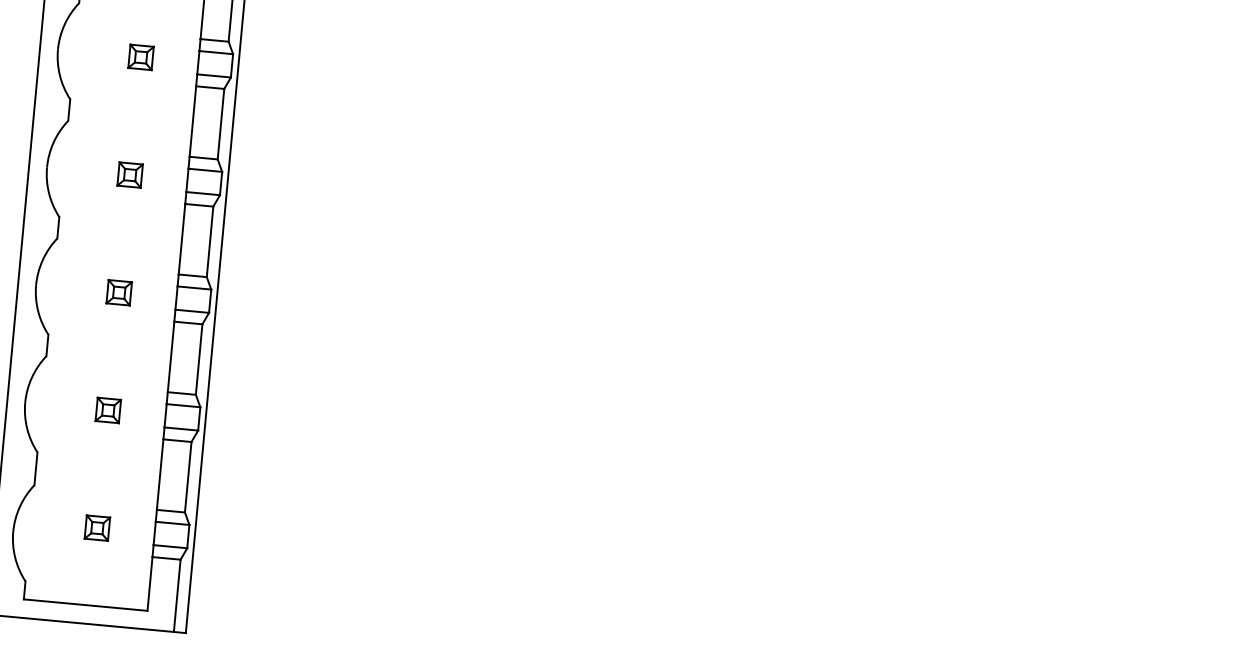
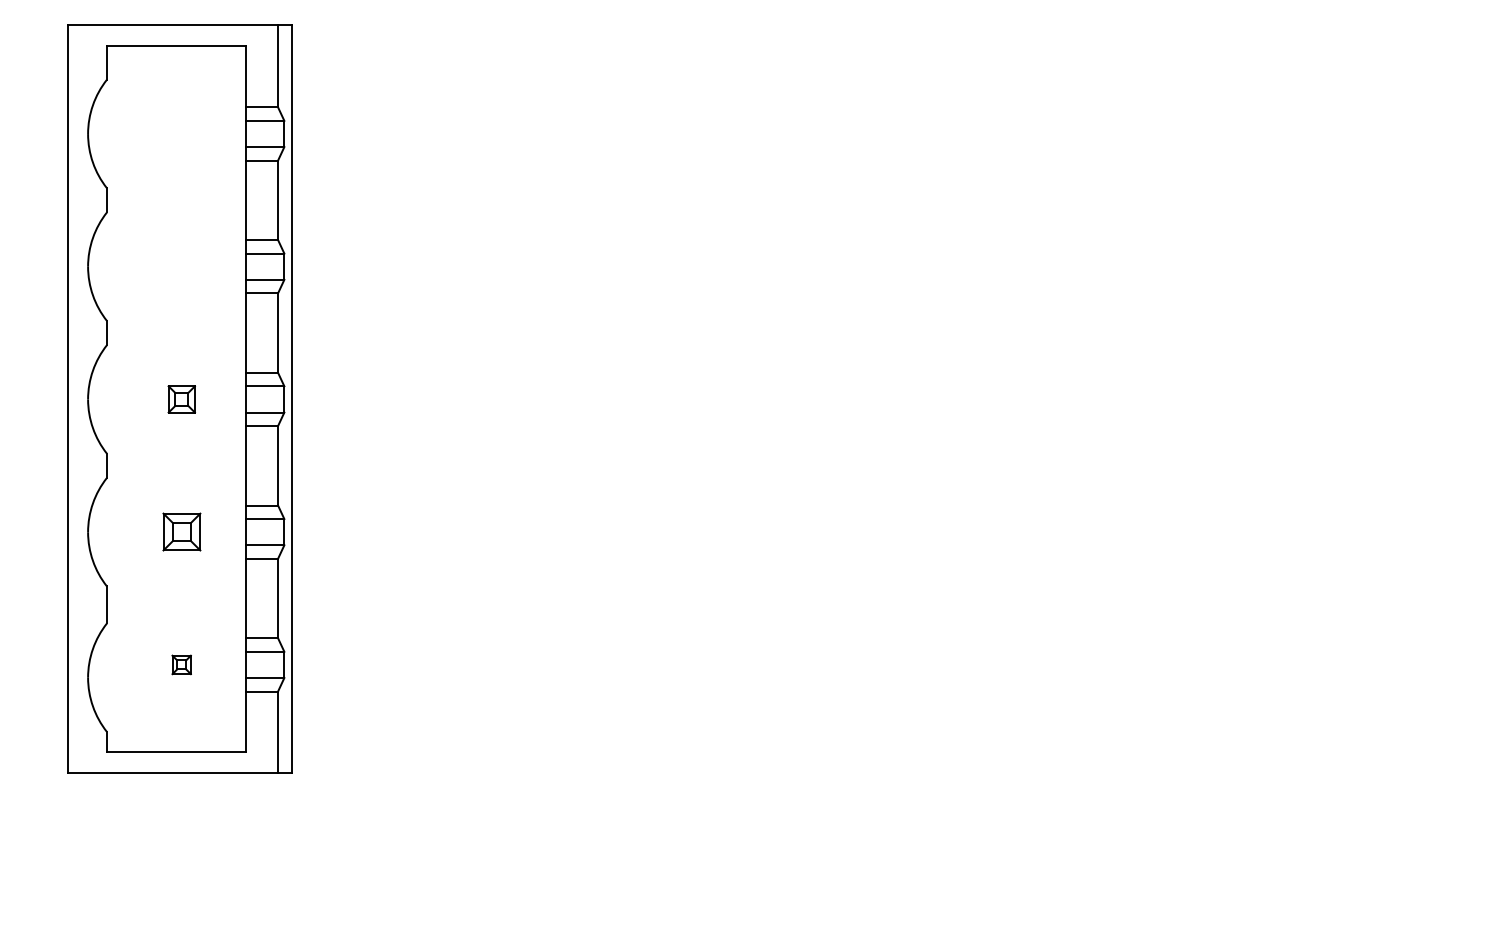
part: (140, 56) -> (181, 133), removed
part: (129, 174) -> (181, 266), removed
part: (108, 410) -> (181, 532), size x1.4
part: (97, 527) -> (181, 664), size x0.7

